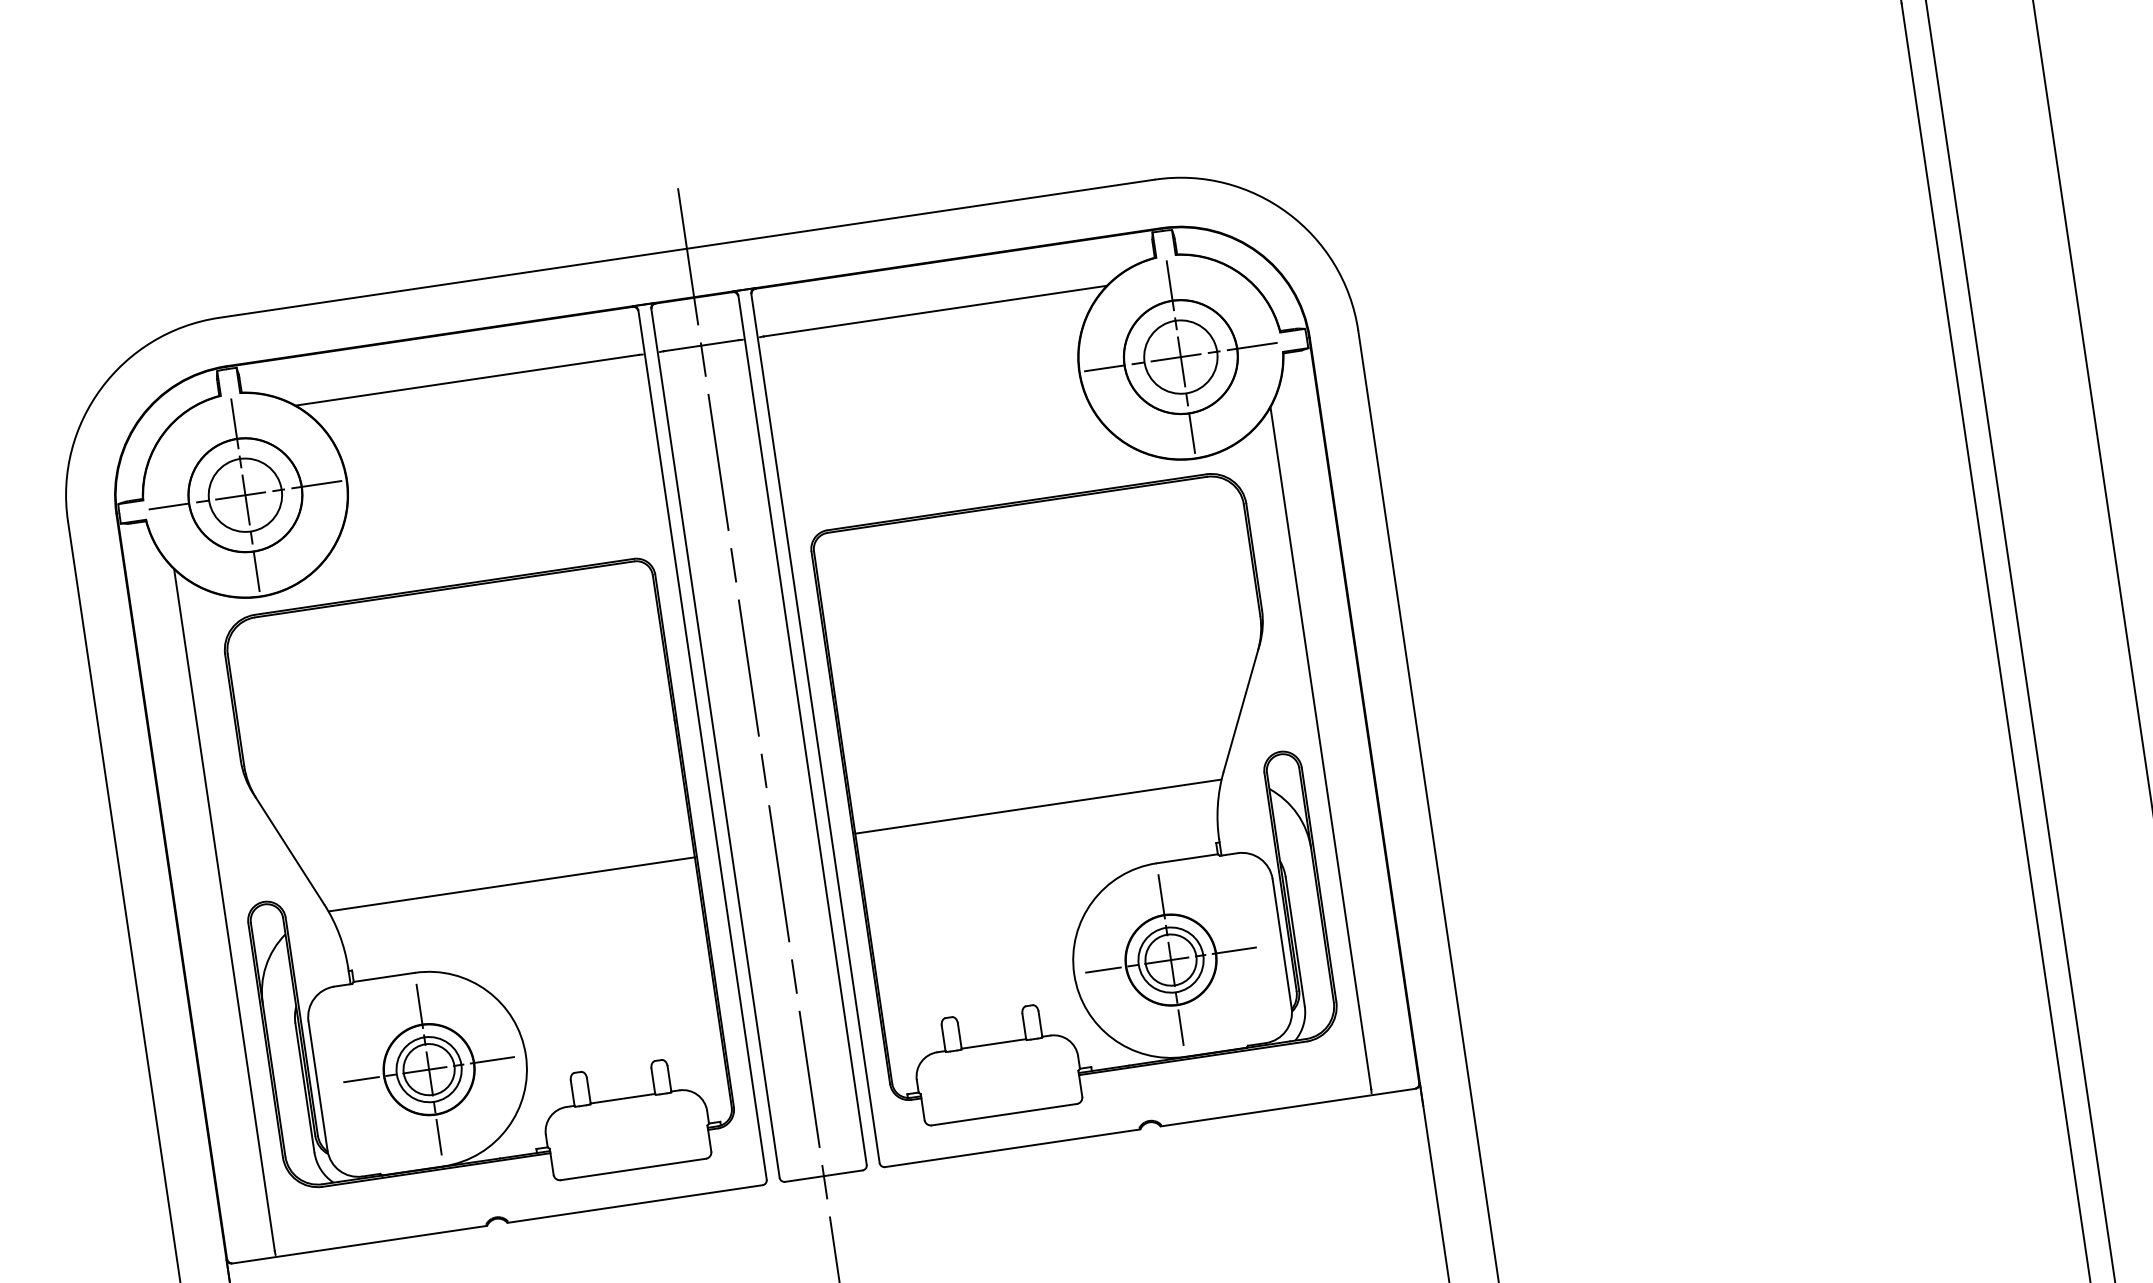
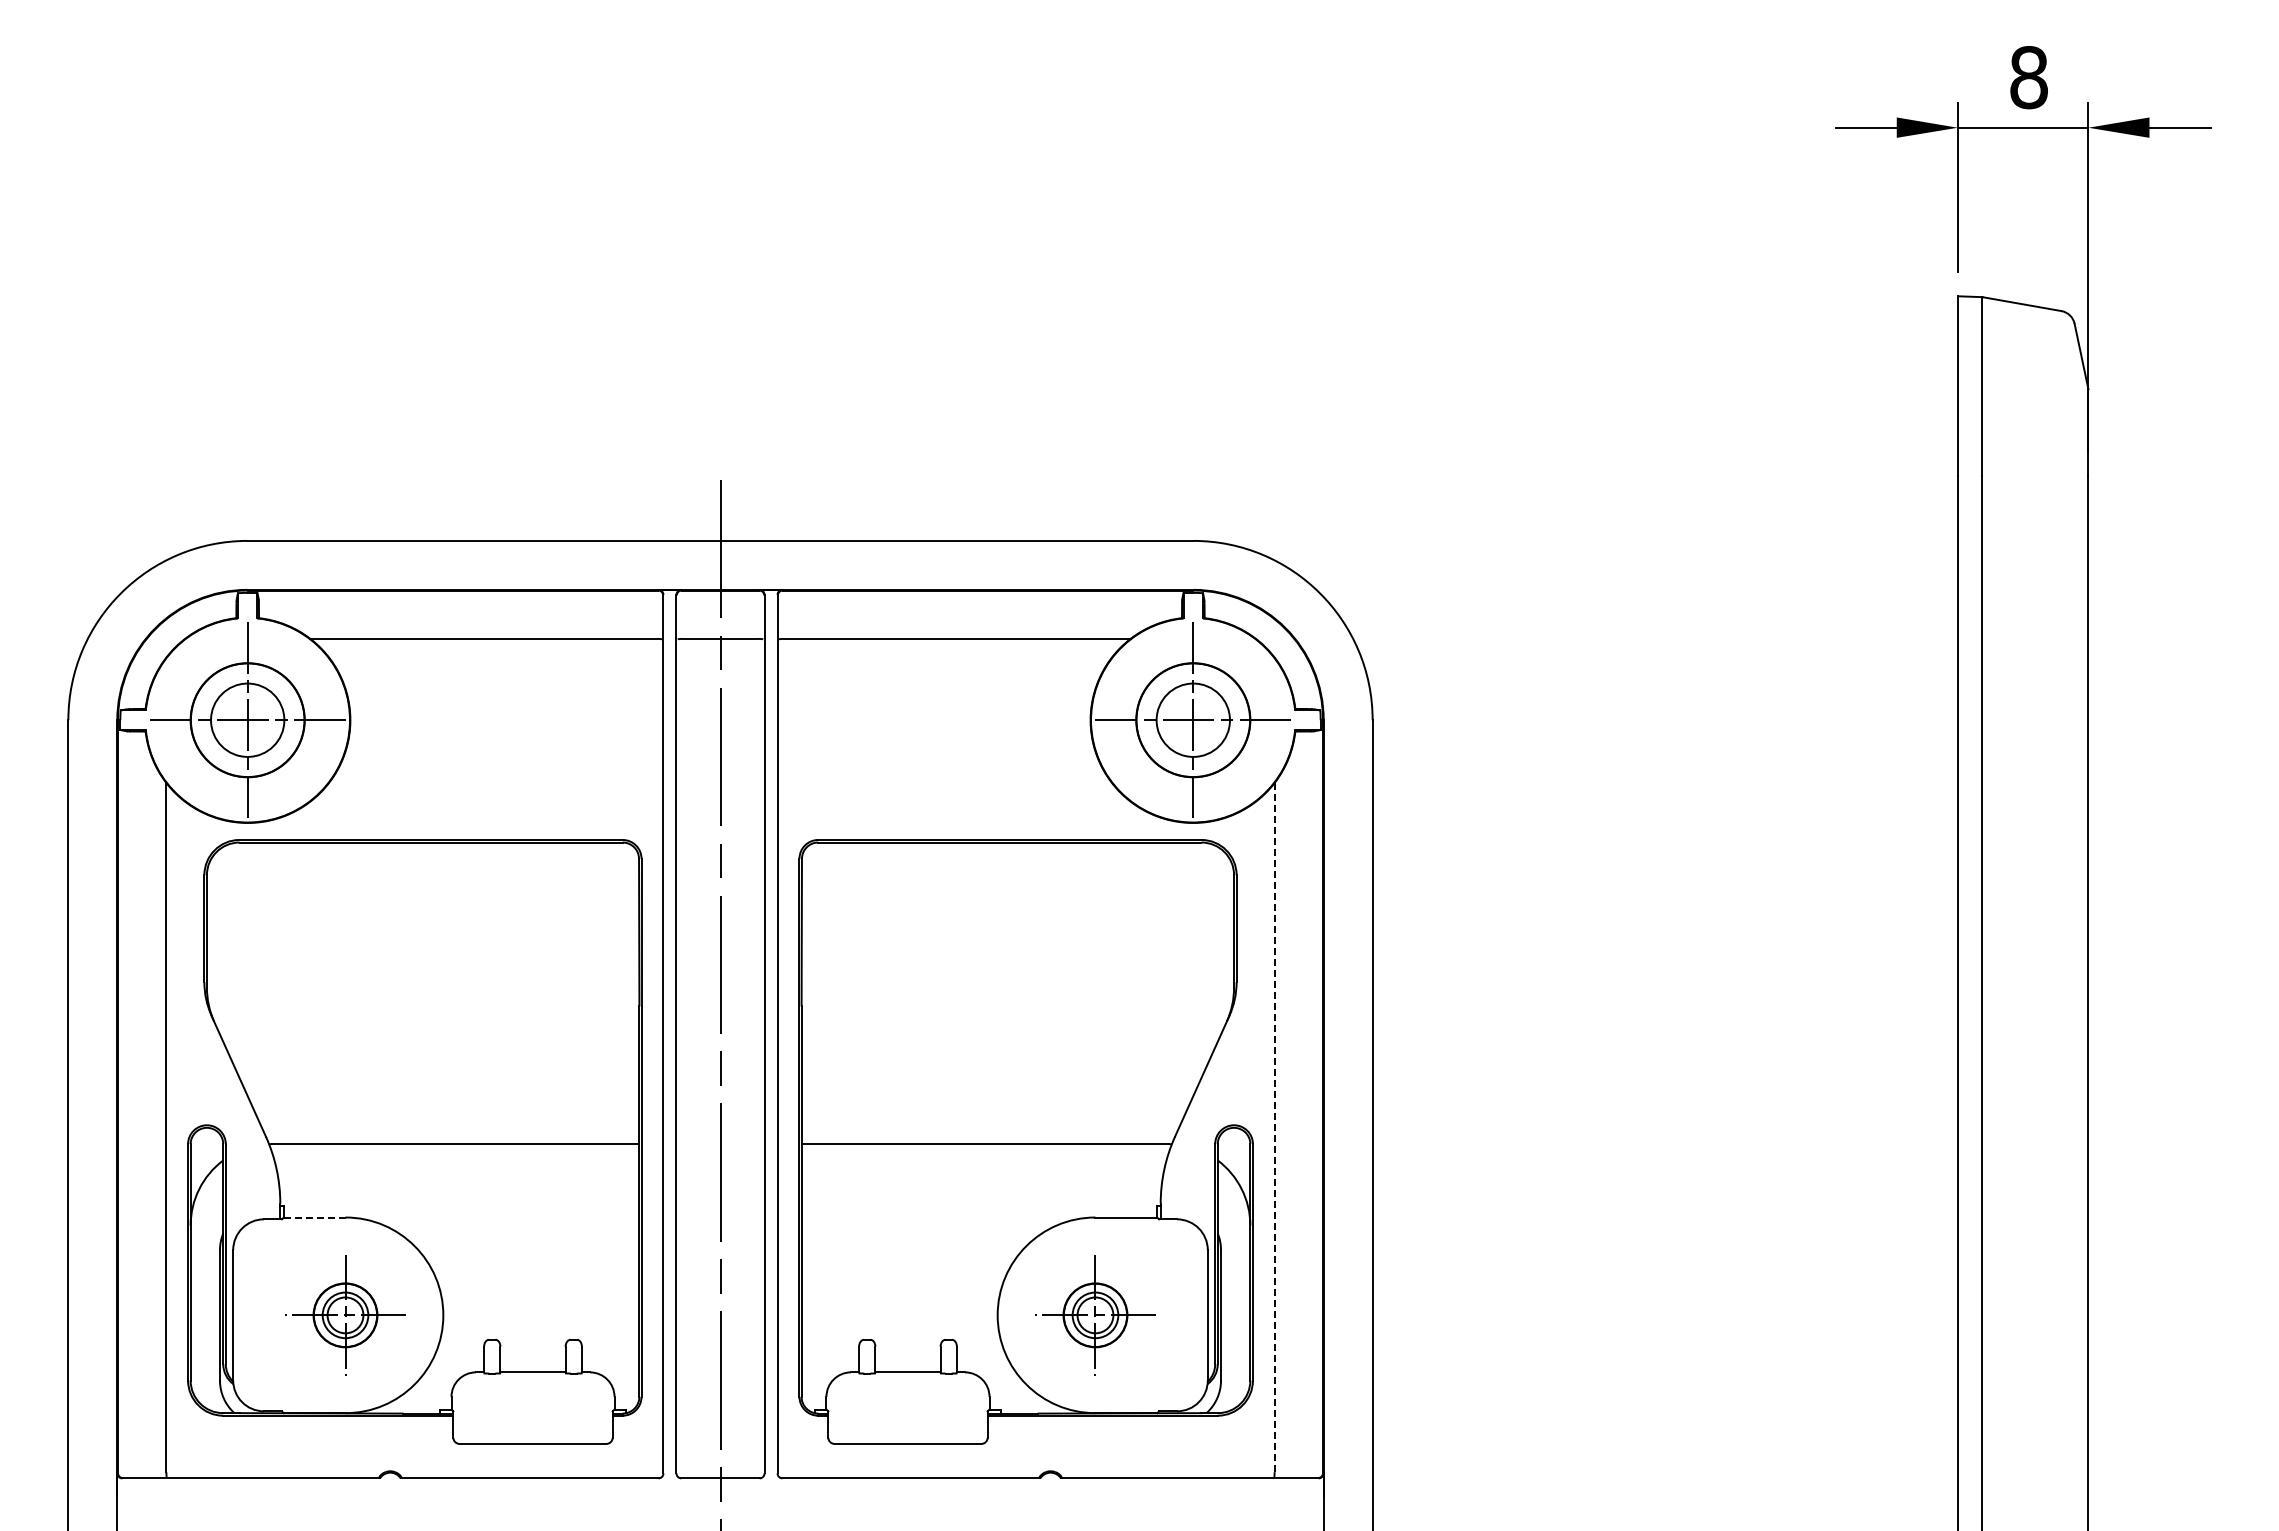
line: (1320, 748) -> (1274, 1127), solid -> dashed
part: (1171, 960) -> (1095, 1315), size x0.7
line: (384, 977) -> (314, 1217), solid -> dashed
part: (429, 1069) -> (345, 1315), size x0.7

